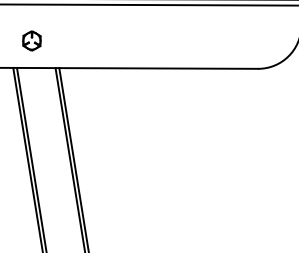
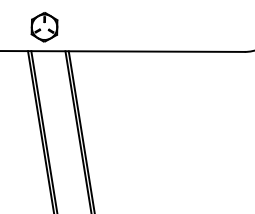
part: (31, 40) -> (44, 26), size x1.67

